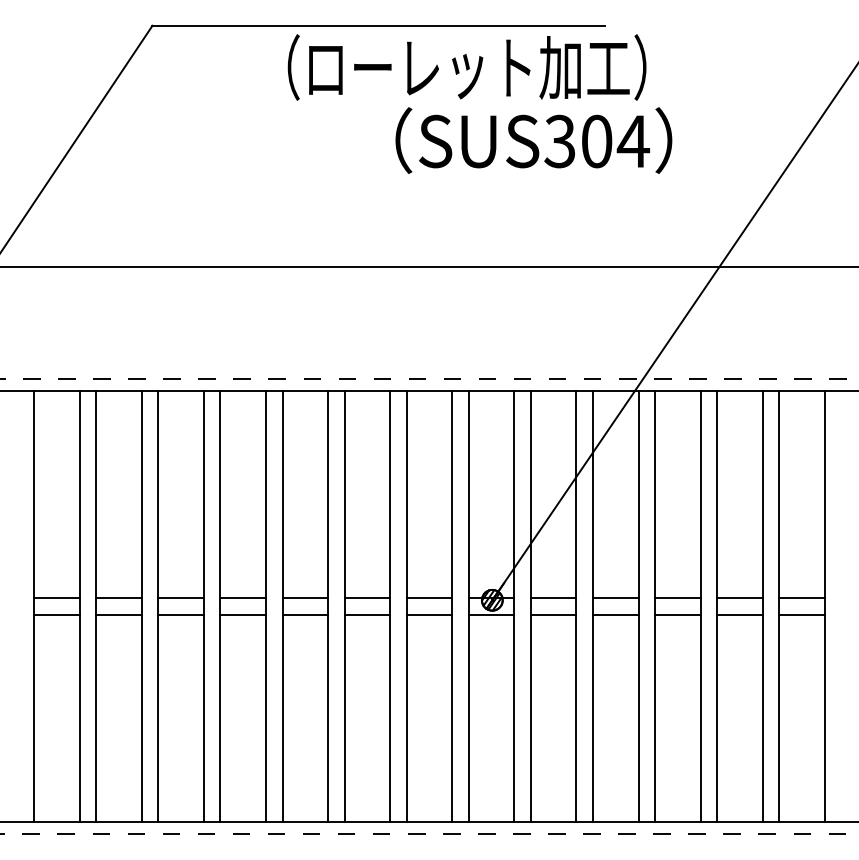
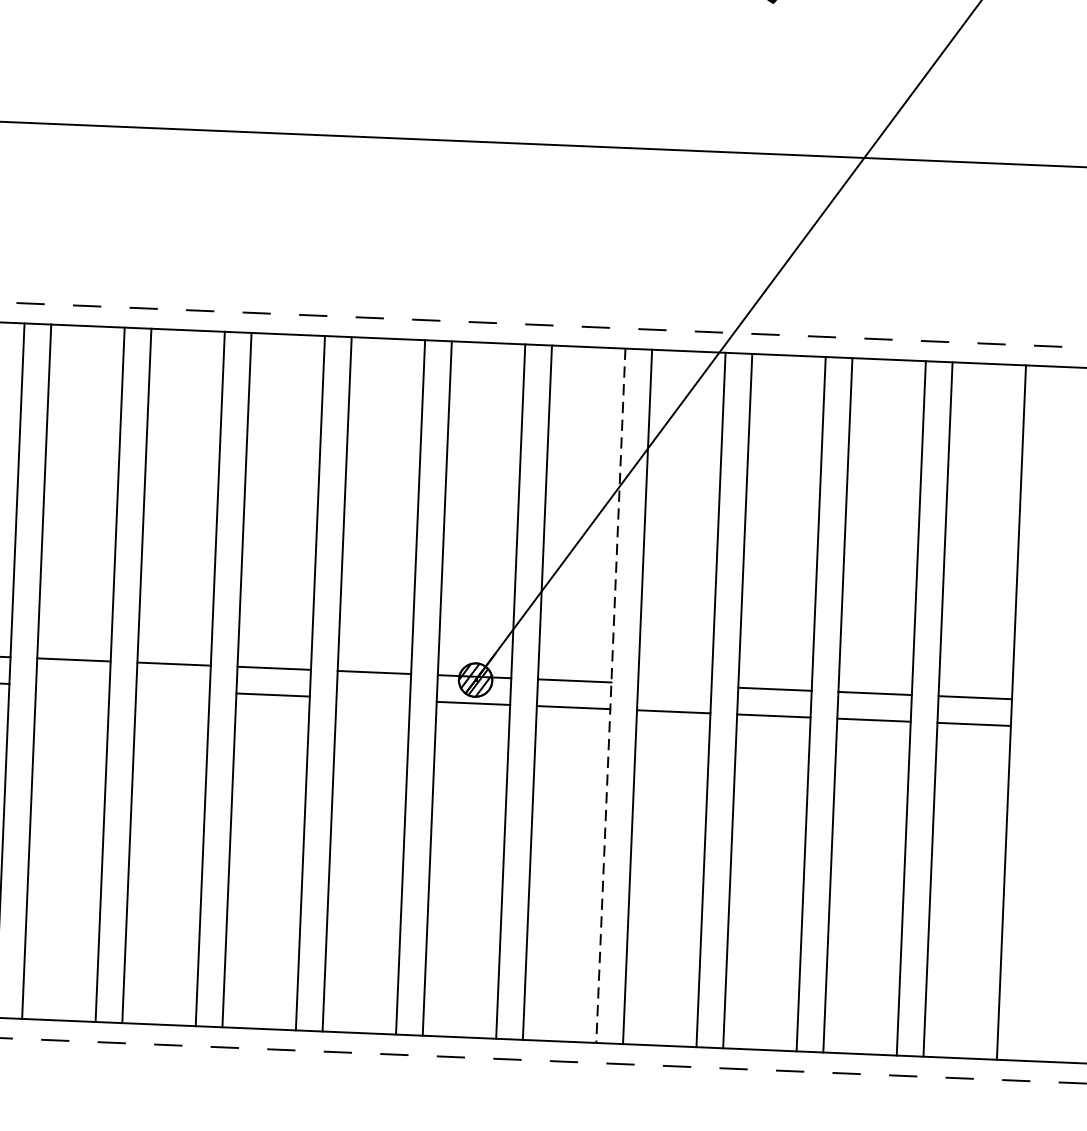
line: (615, 598) -> (674, 685), removed
line: (576, 607) -> (610, 697), solid -> dashed
line: (242, 614) -> (71, 686), removed
line: (305, 614) -> (173, 690), removed
line: (429, 614) -> (373, 698), removed

